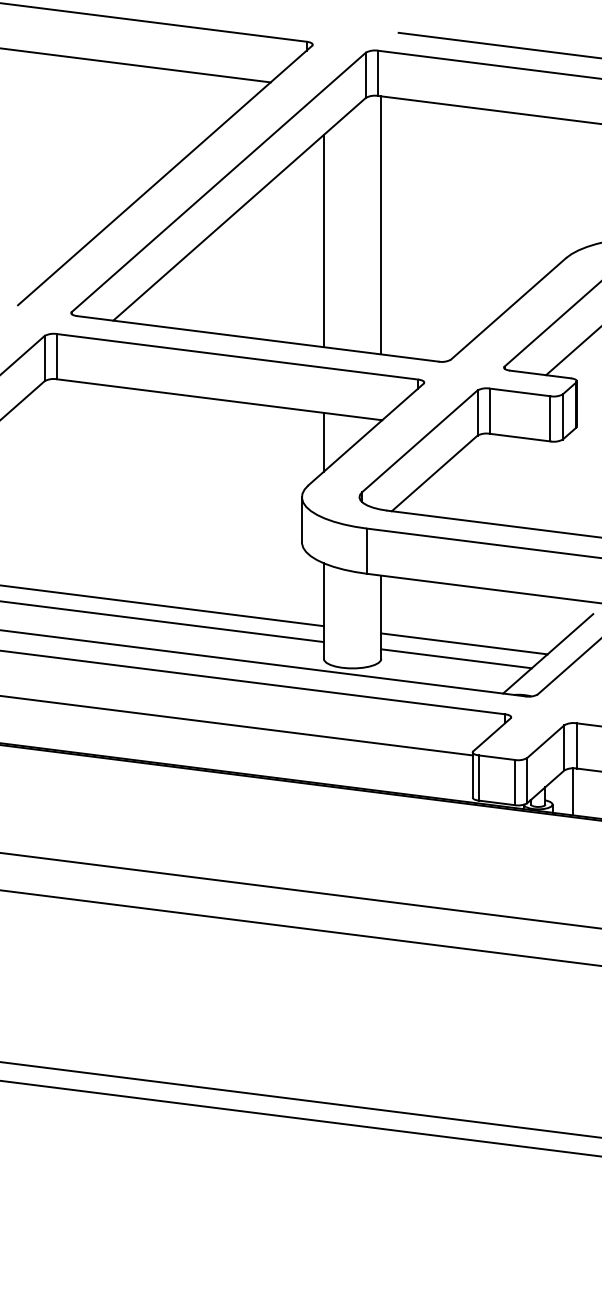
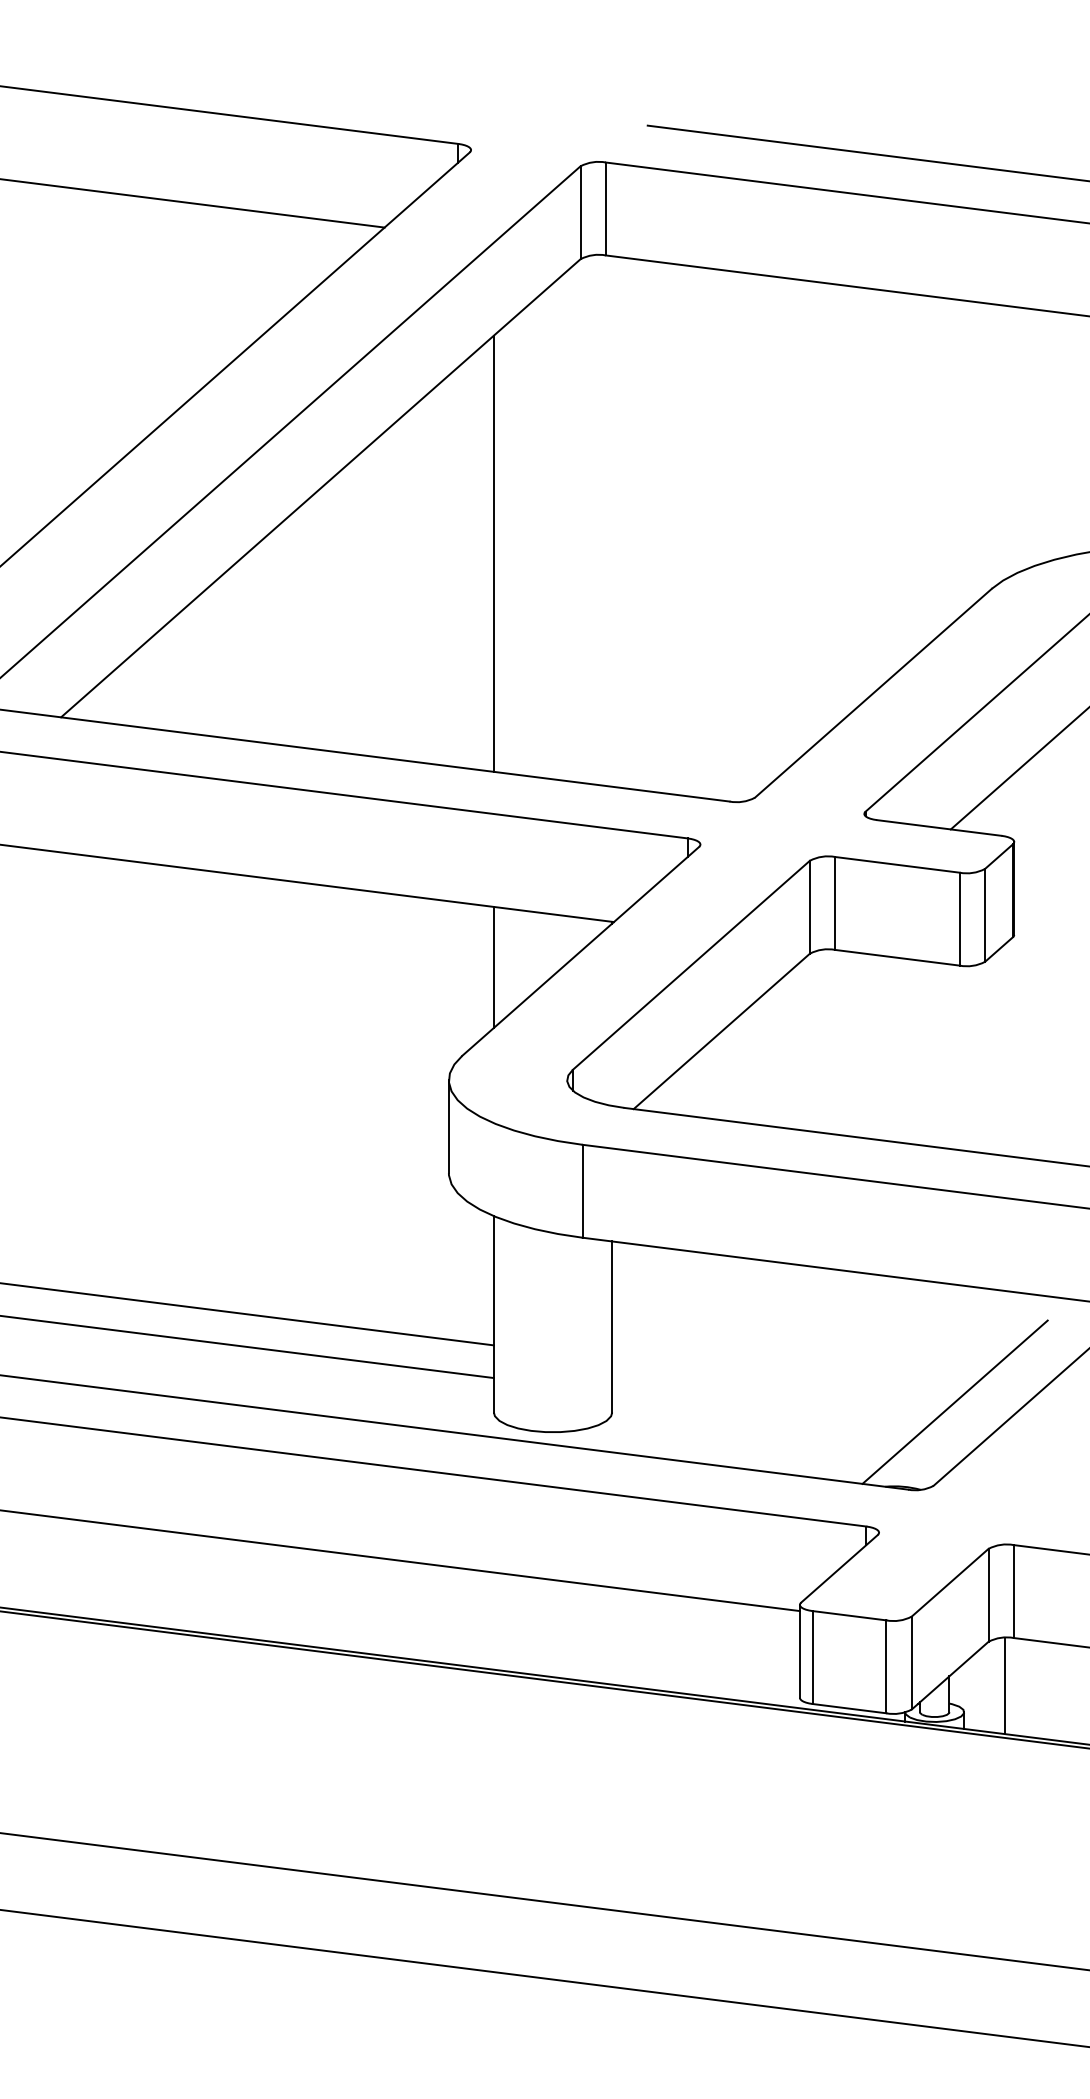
line: (381, 225) -> (612, 521), removed
line: (464, 643) -> (783, 1380), removed
line: (456, 658) -> (766, 1411), removed

